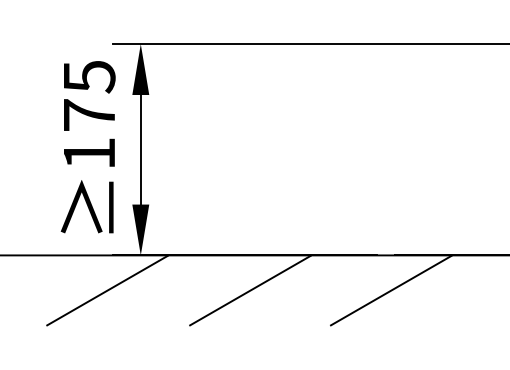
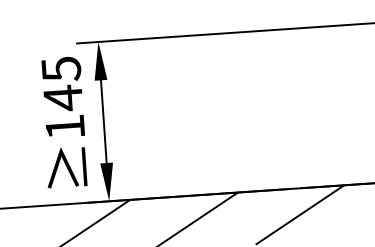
text: (89, 115) -> (63, 98), 175 -> 145

